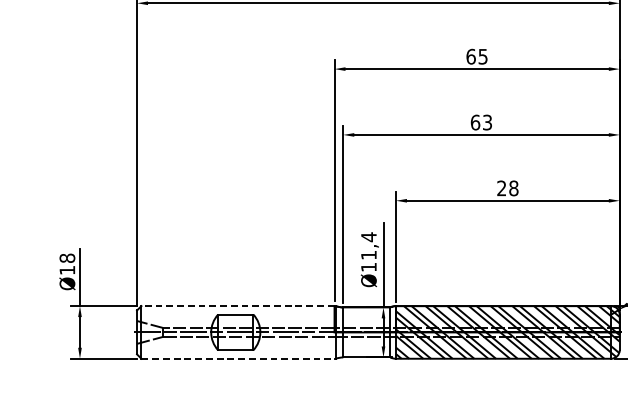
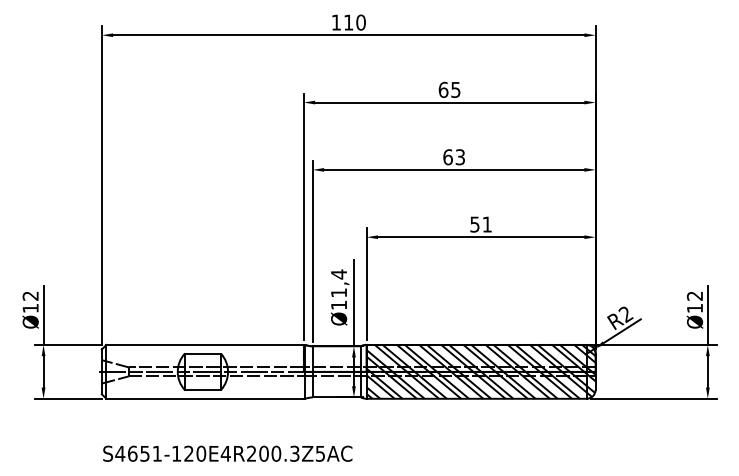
text: (508, 188) -> (481, 224), 28 -> 51
text: (67, 257) -> (30, 295), Ø18 -> Ø12
line: (238, 305) -> (205, 344), dashed -> solid
line: (238, 358) -> (205, 398), dashed -> solid

